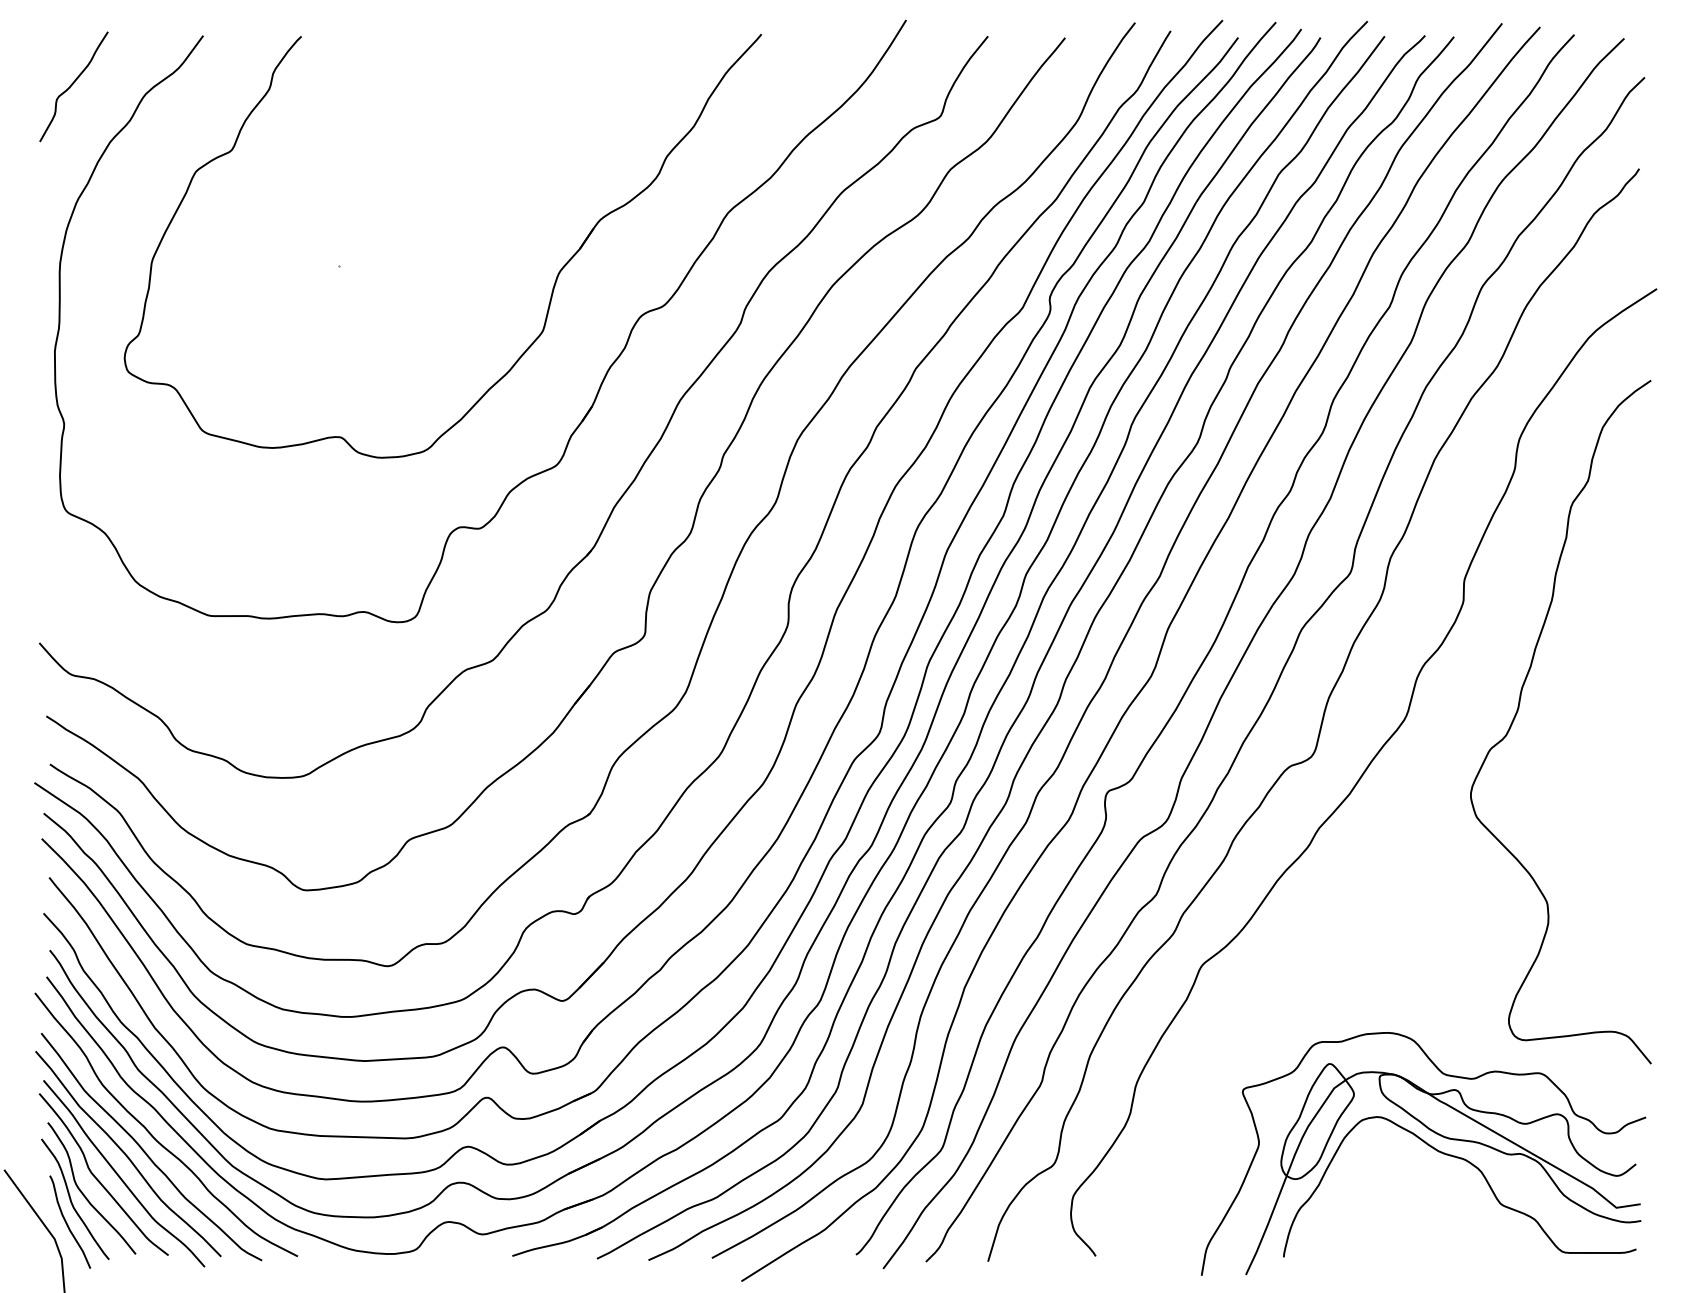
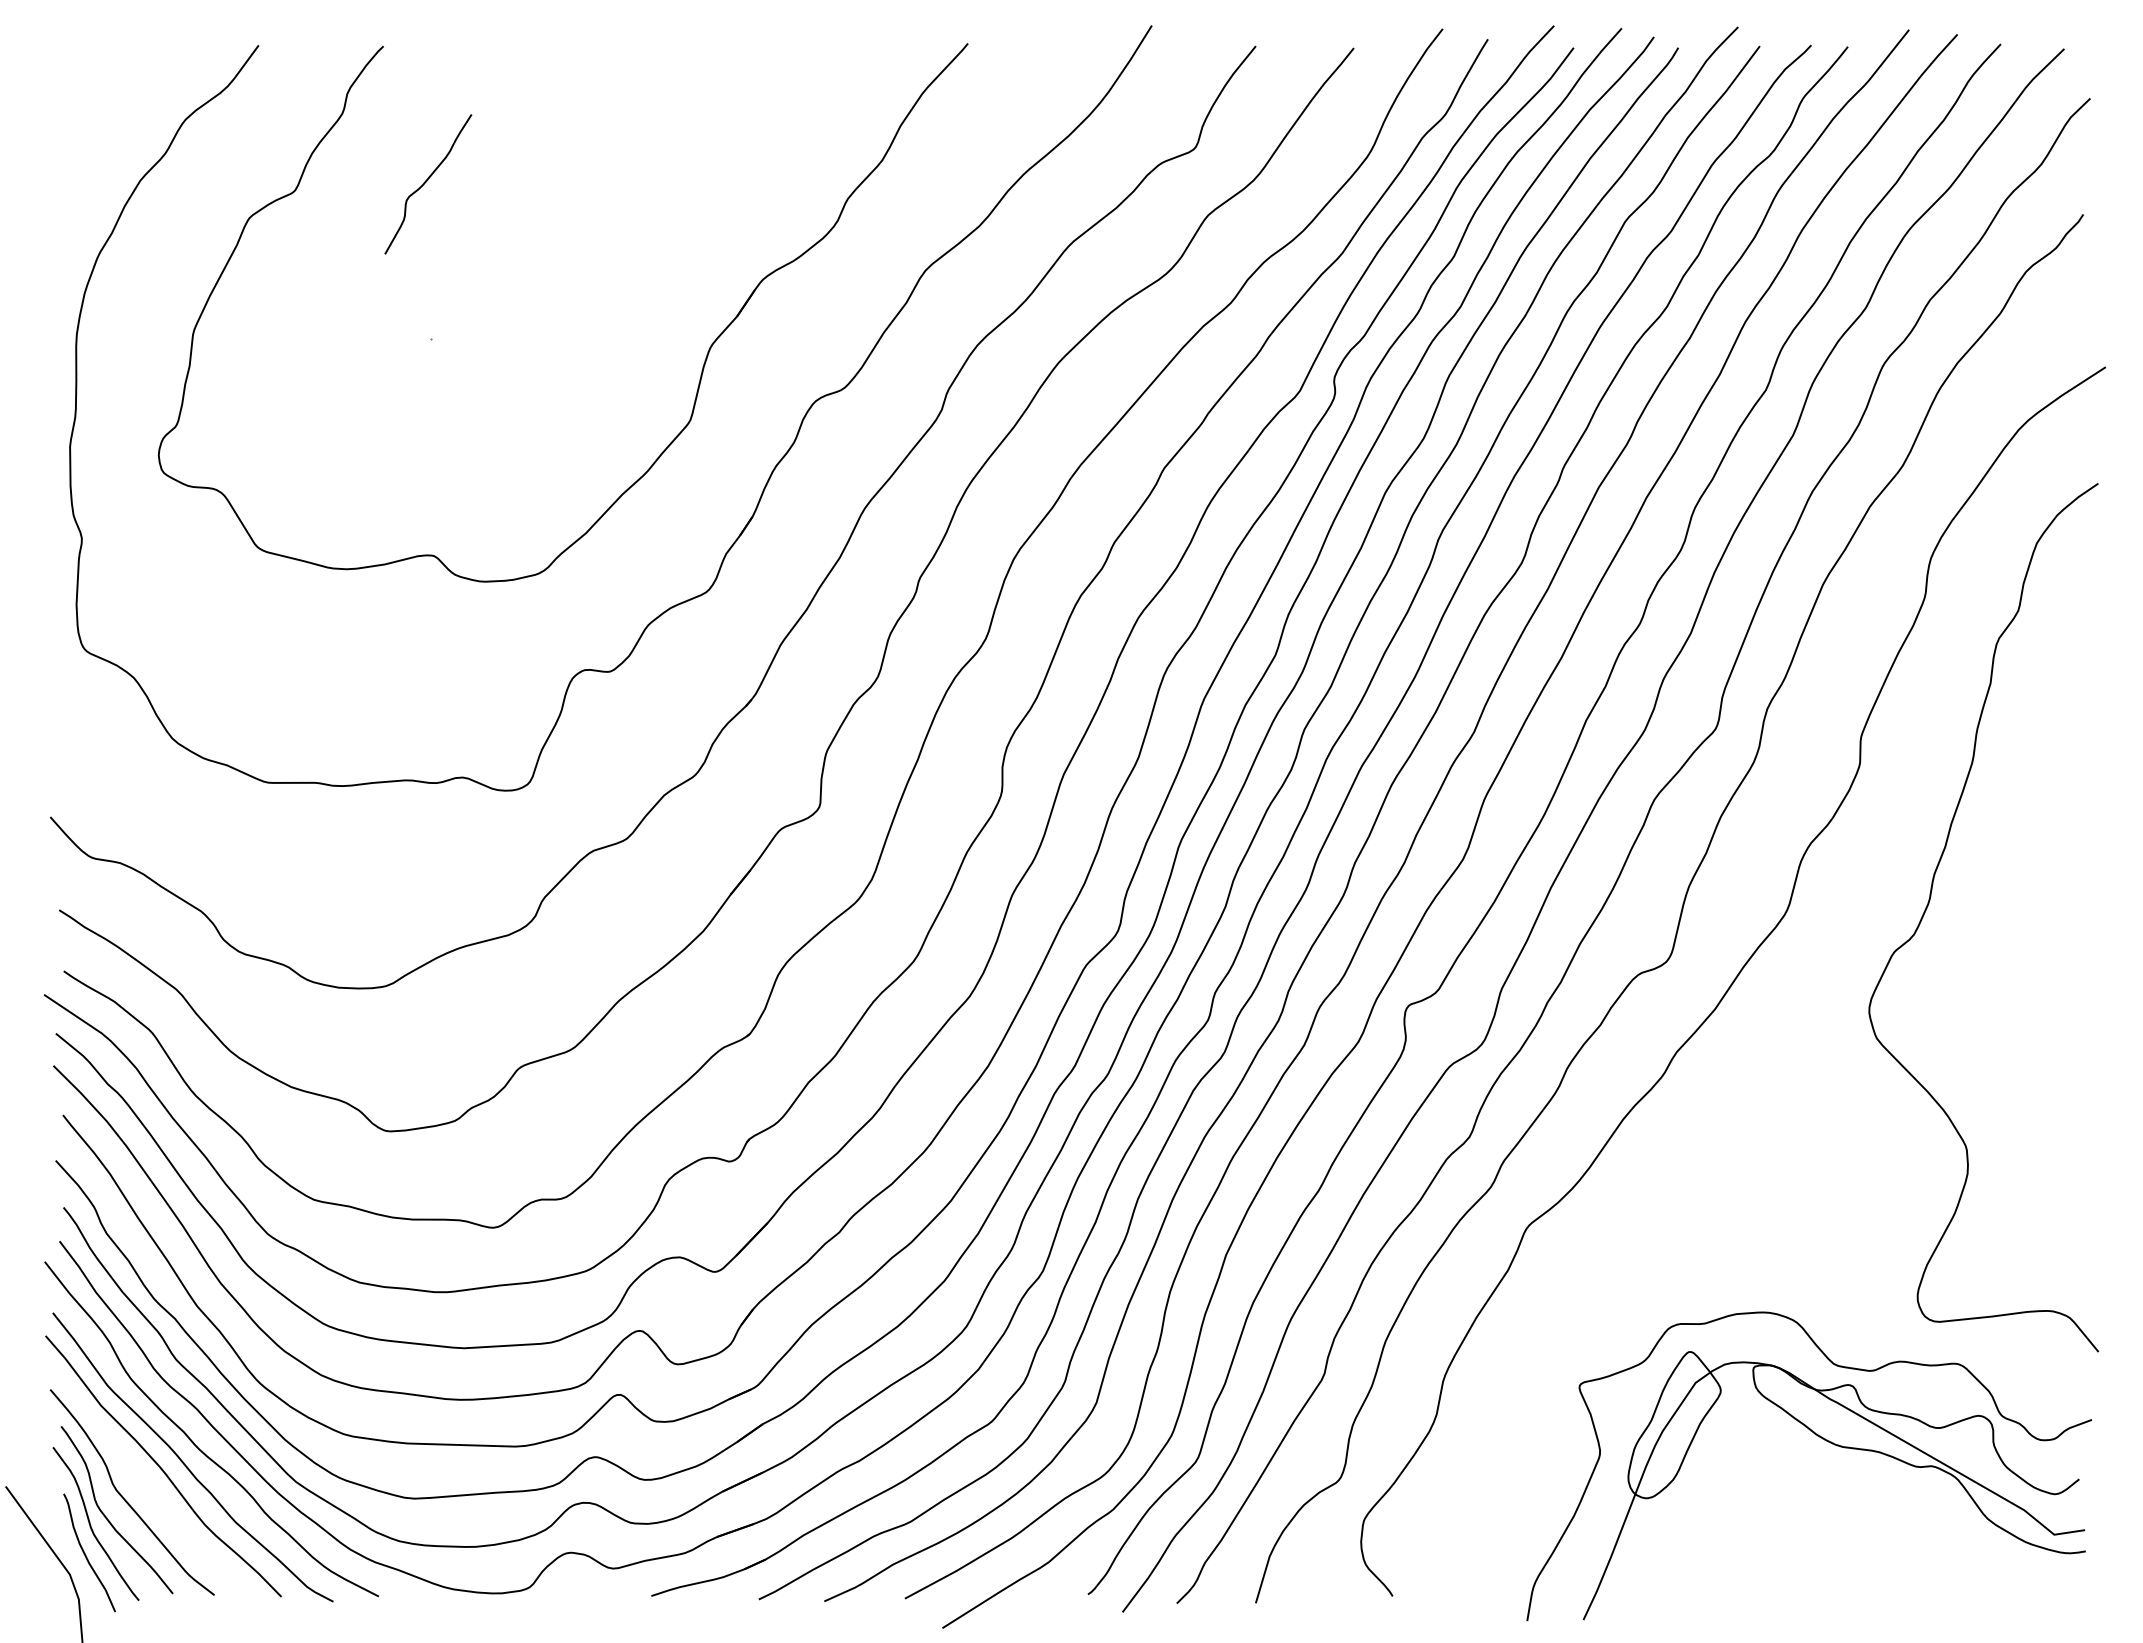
curve: (72, 85) -> (426, 182), moved
curve: (1474, 1167) -> (1874, 1483), removed
curve: (120, 1176) -> (153, 1495), removed

